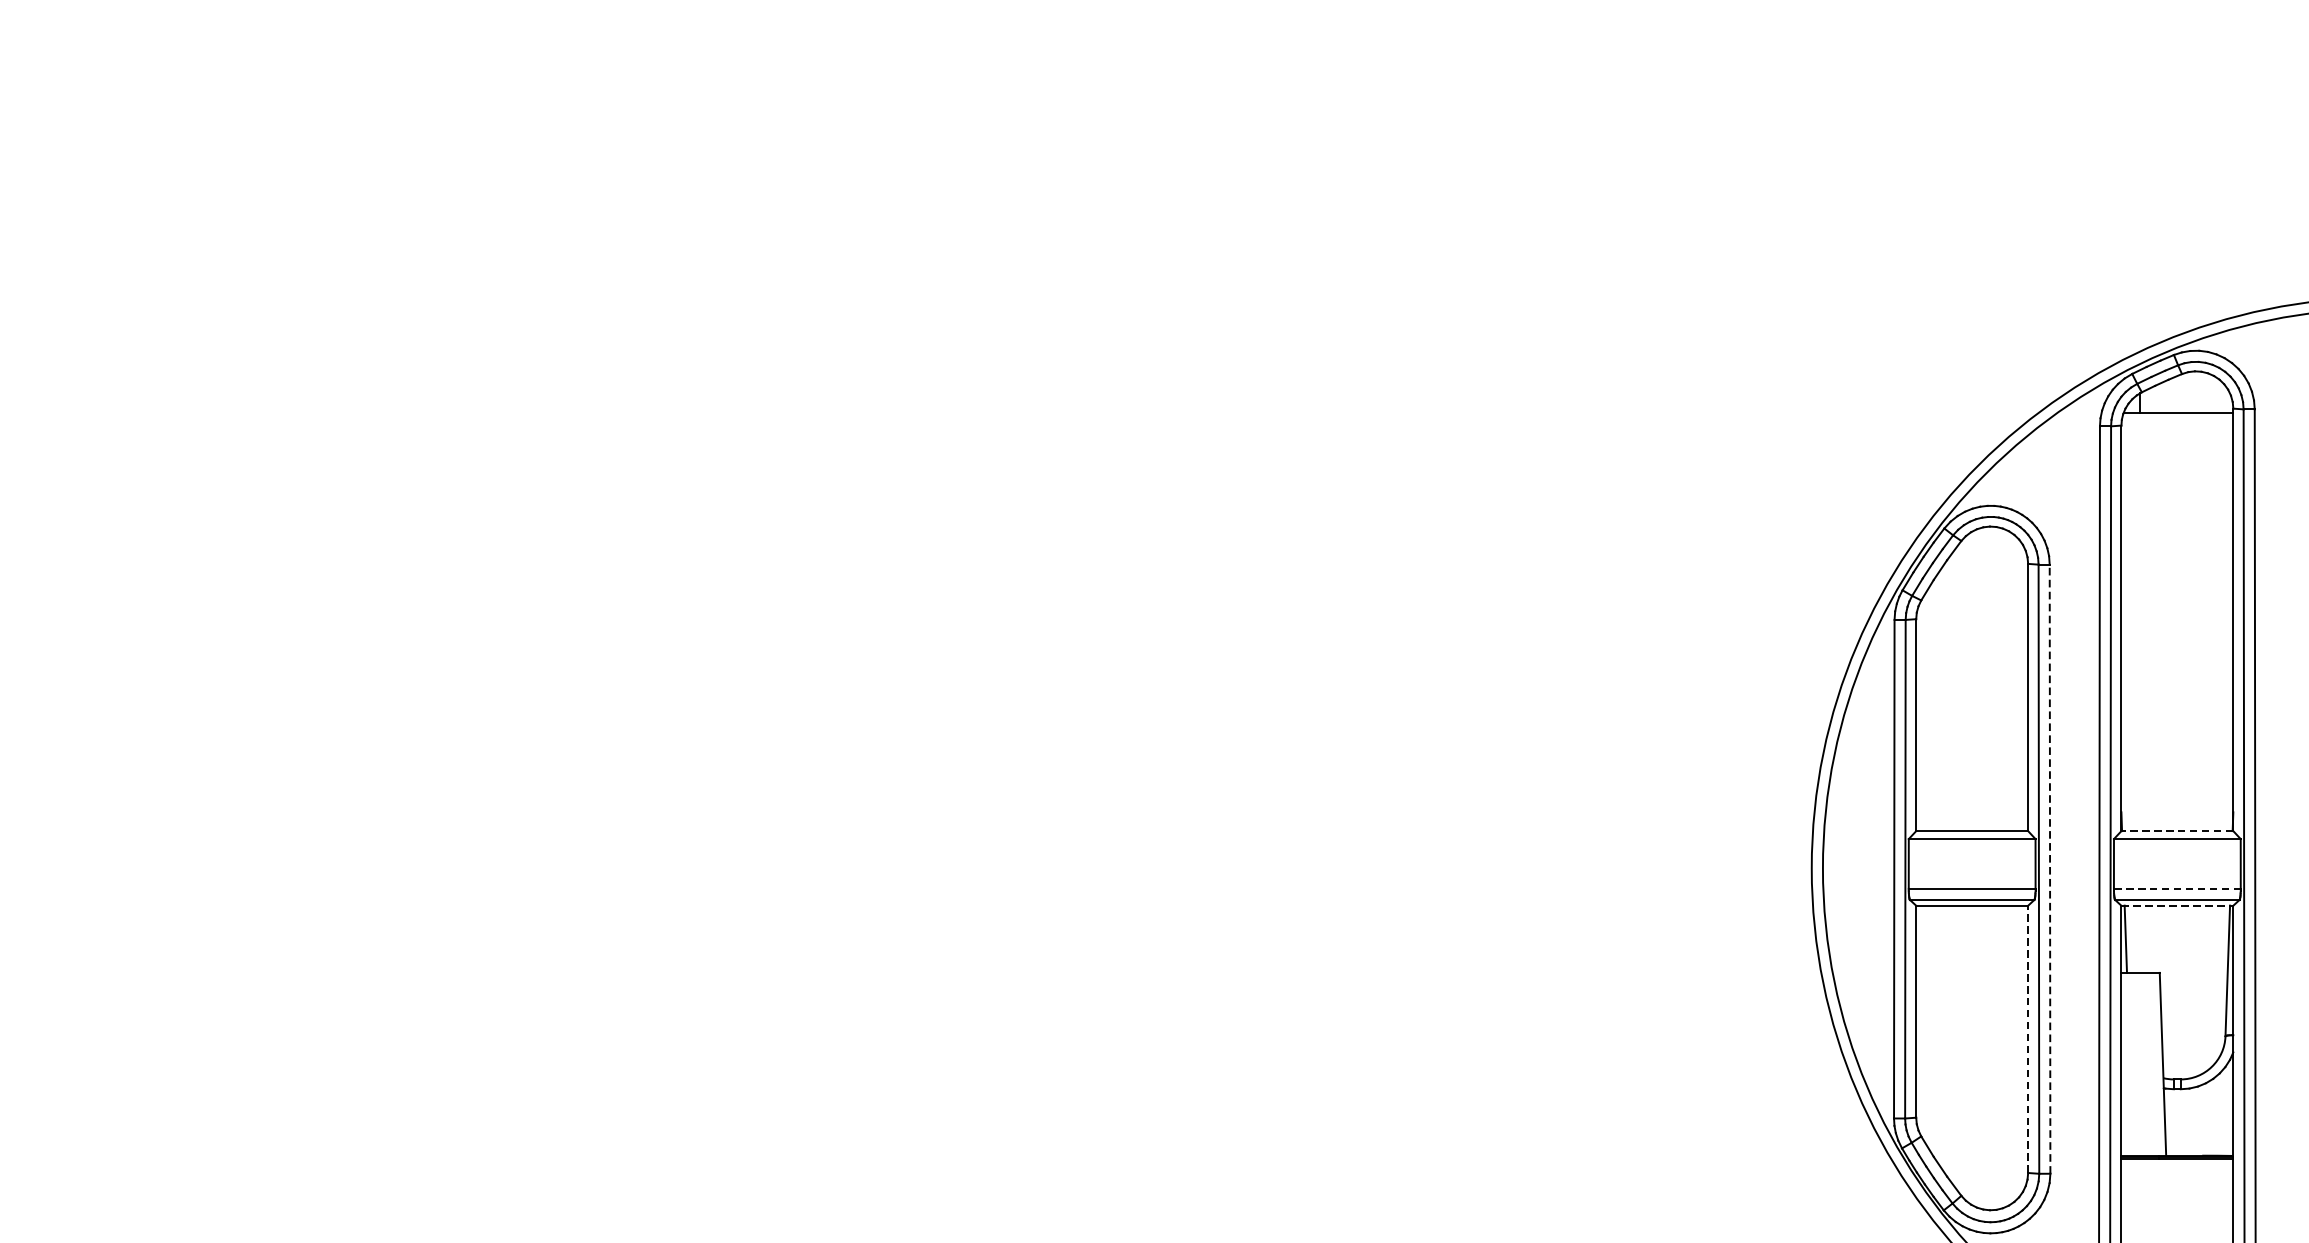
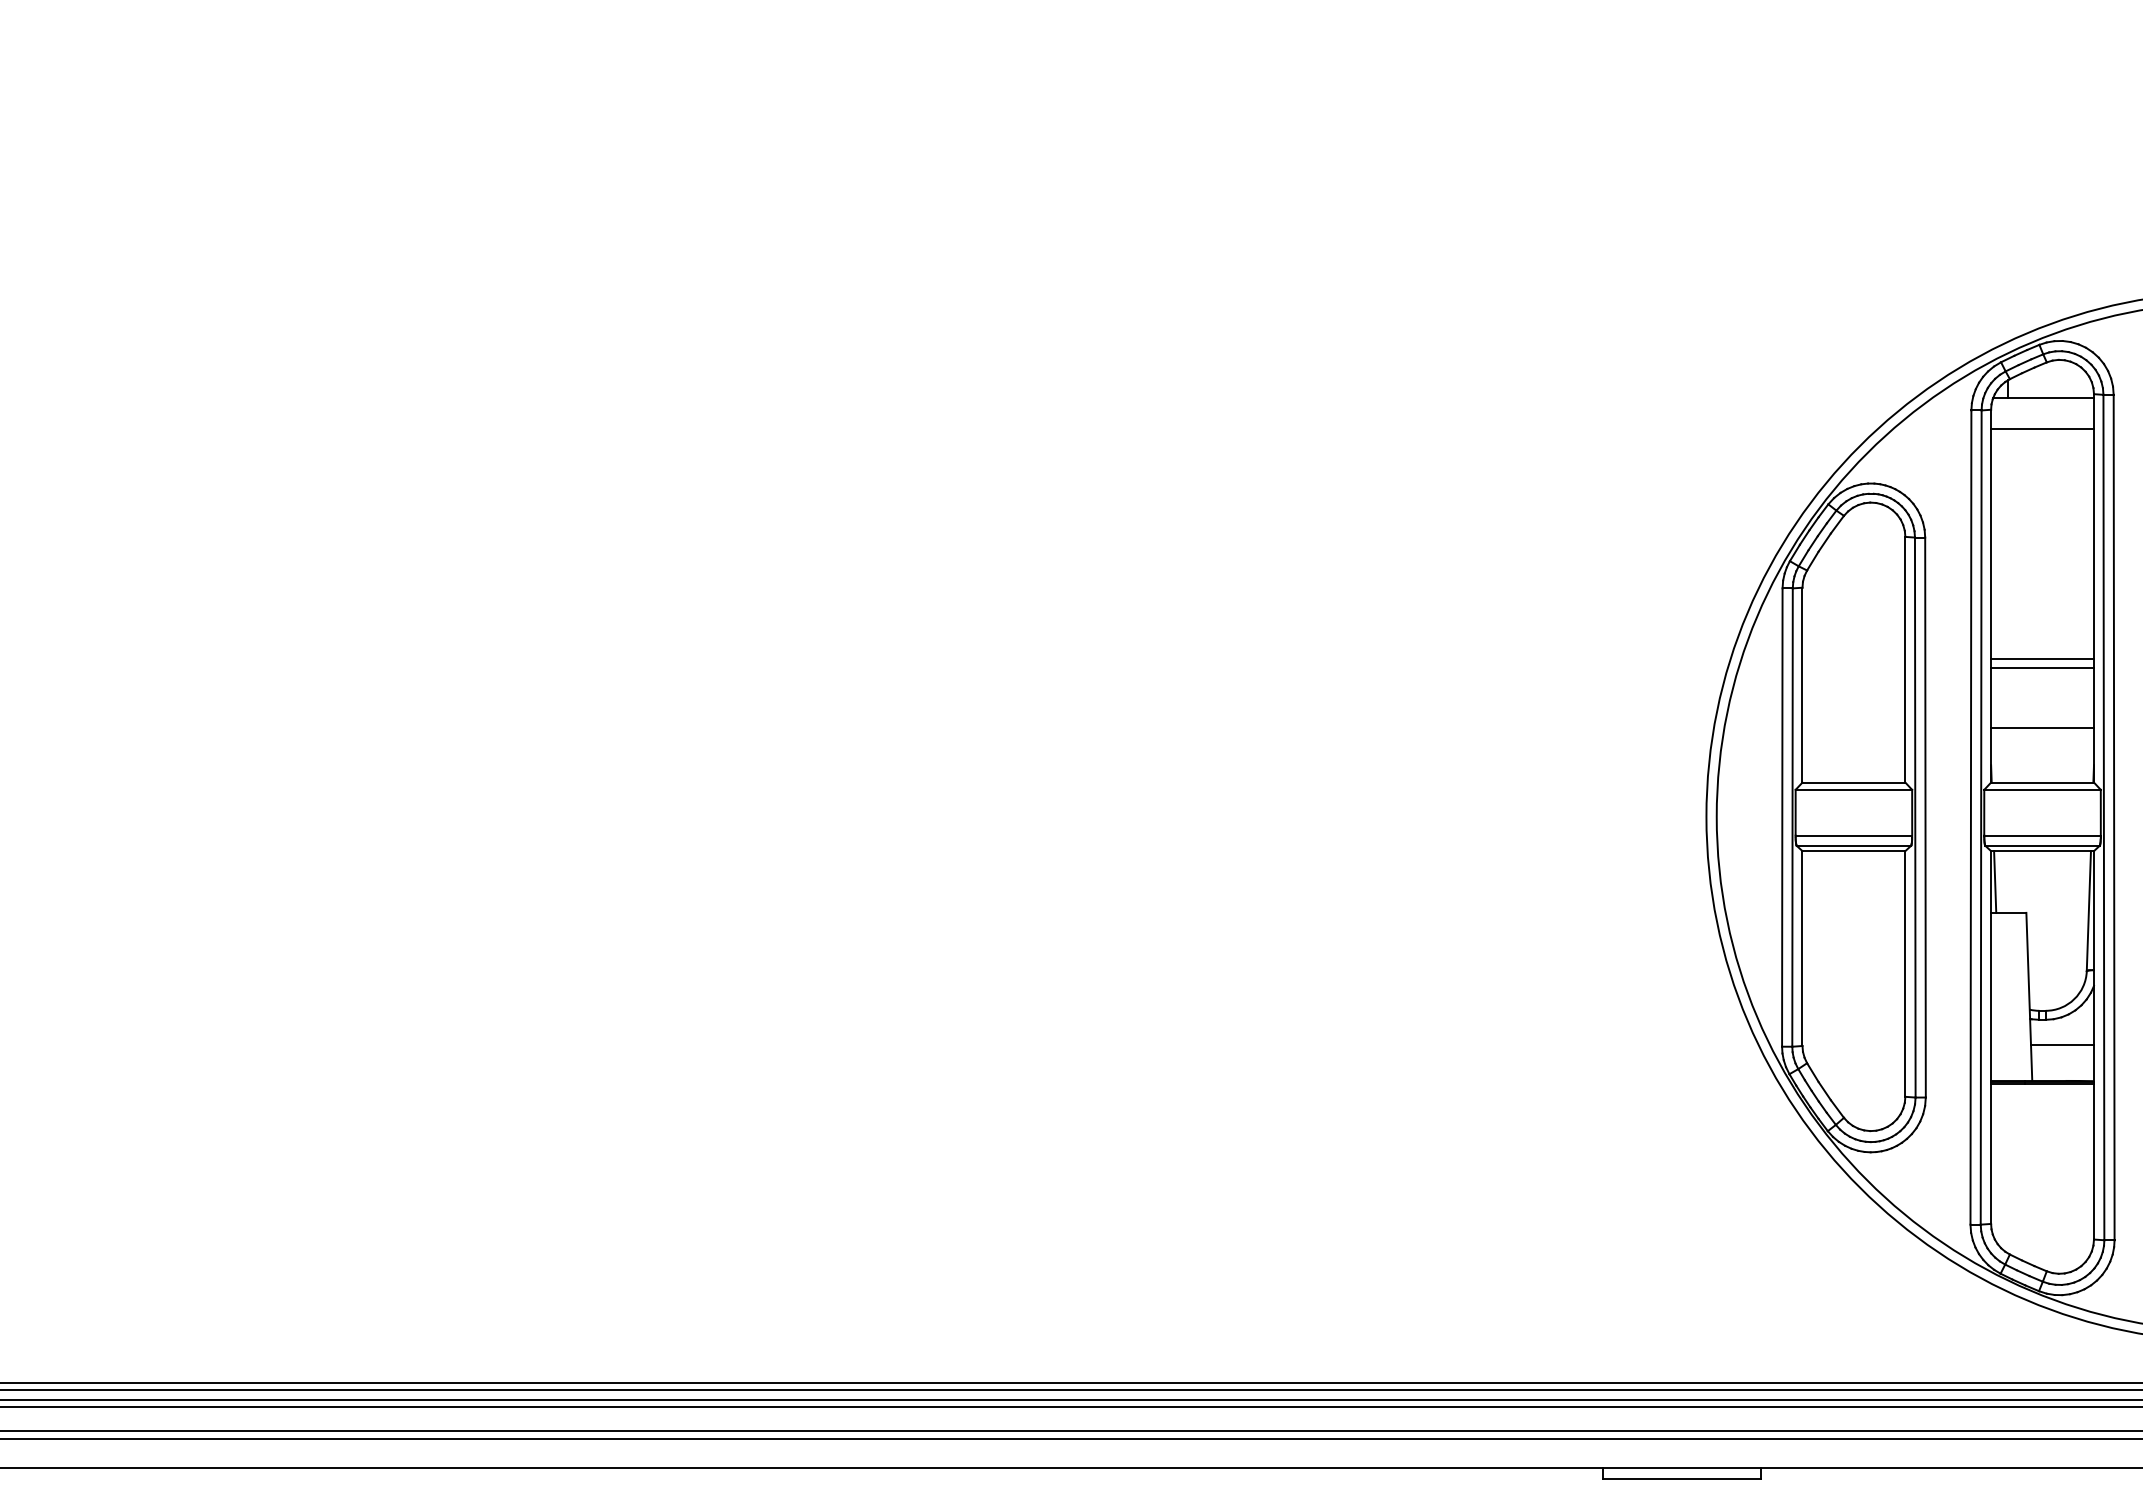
line: (2177, 447) -> (2042, 429), added
line: (2177, 697) -> (2042, 659), added
line: (2177, 705) -> (2042, 667), added
line: (2177, 771) -> (2042, 727), added
line: (2177, 831) -> (2042, 782), dashed -> solid
line: (2050, 869) -> (1925, 817), dashed -> solid
line: (2178, 888) -> (2043, 835), dashed -> solid
line: (2178, 906) -> (2043, 851), dashed -> solid
line: (2028, 1038) -> (1905, 973), dashed -> solid
line: (2199, 1117) -> (2062, 1045), added

